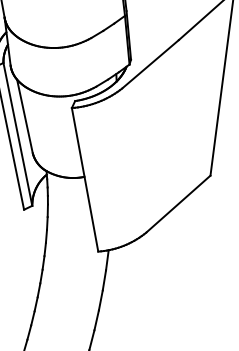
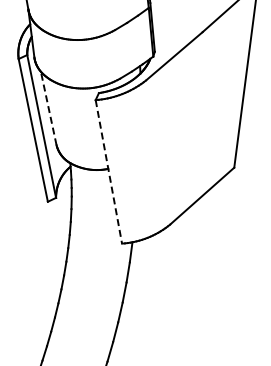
line: (24, 116) -> (48, 108), solid -> dashed
line: (84, 179) -> (108, 171), solid -> dashed

